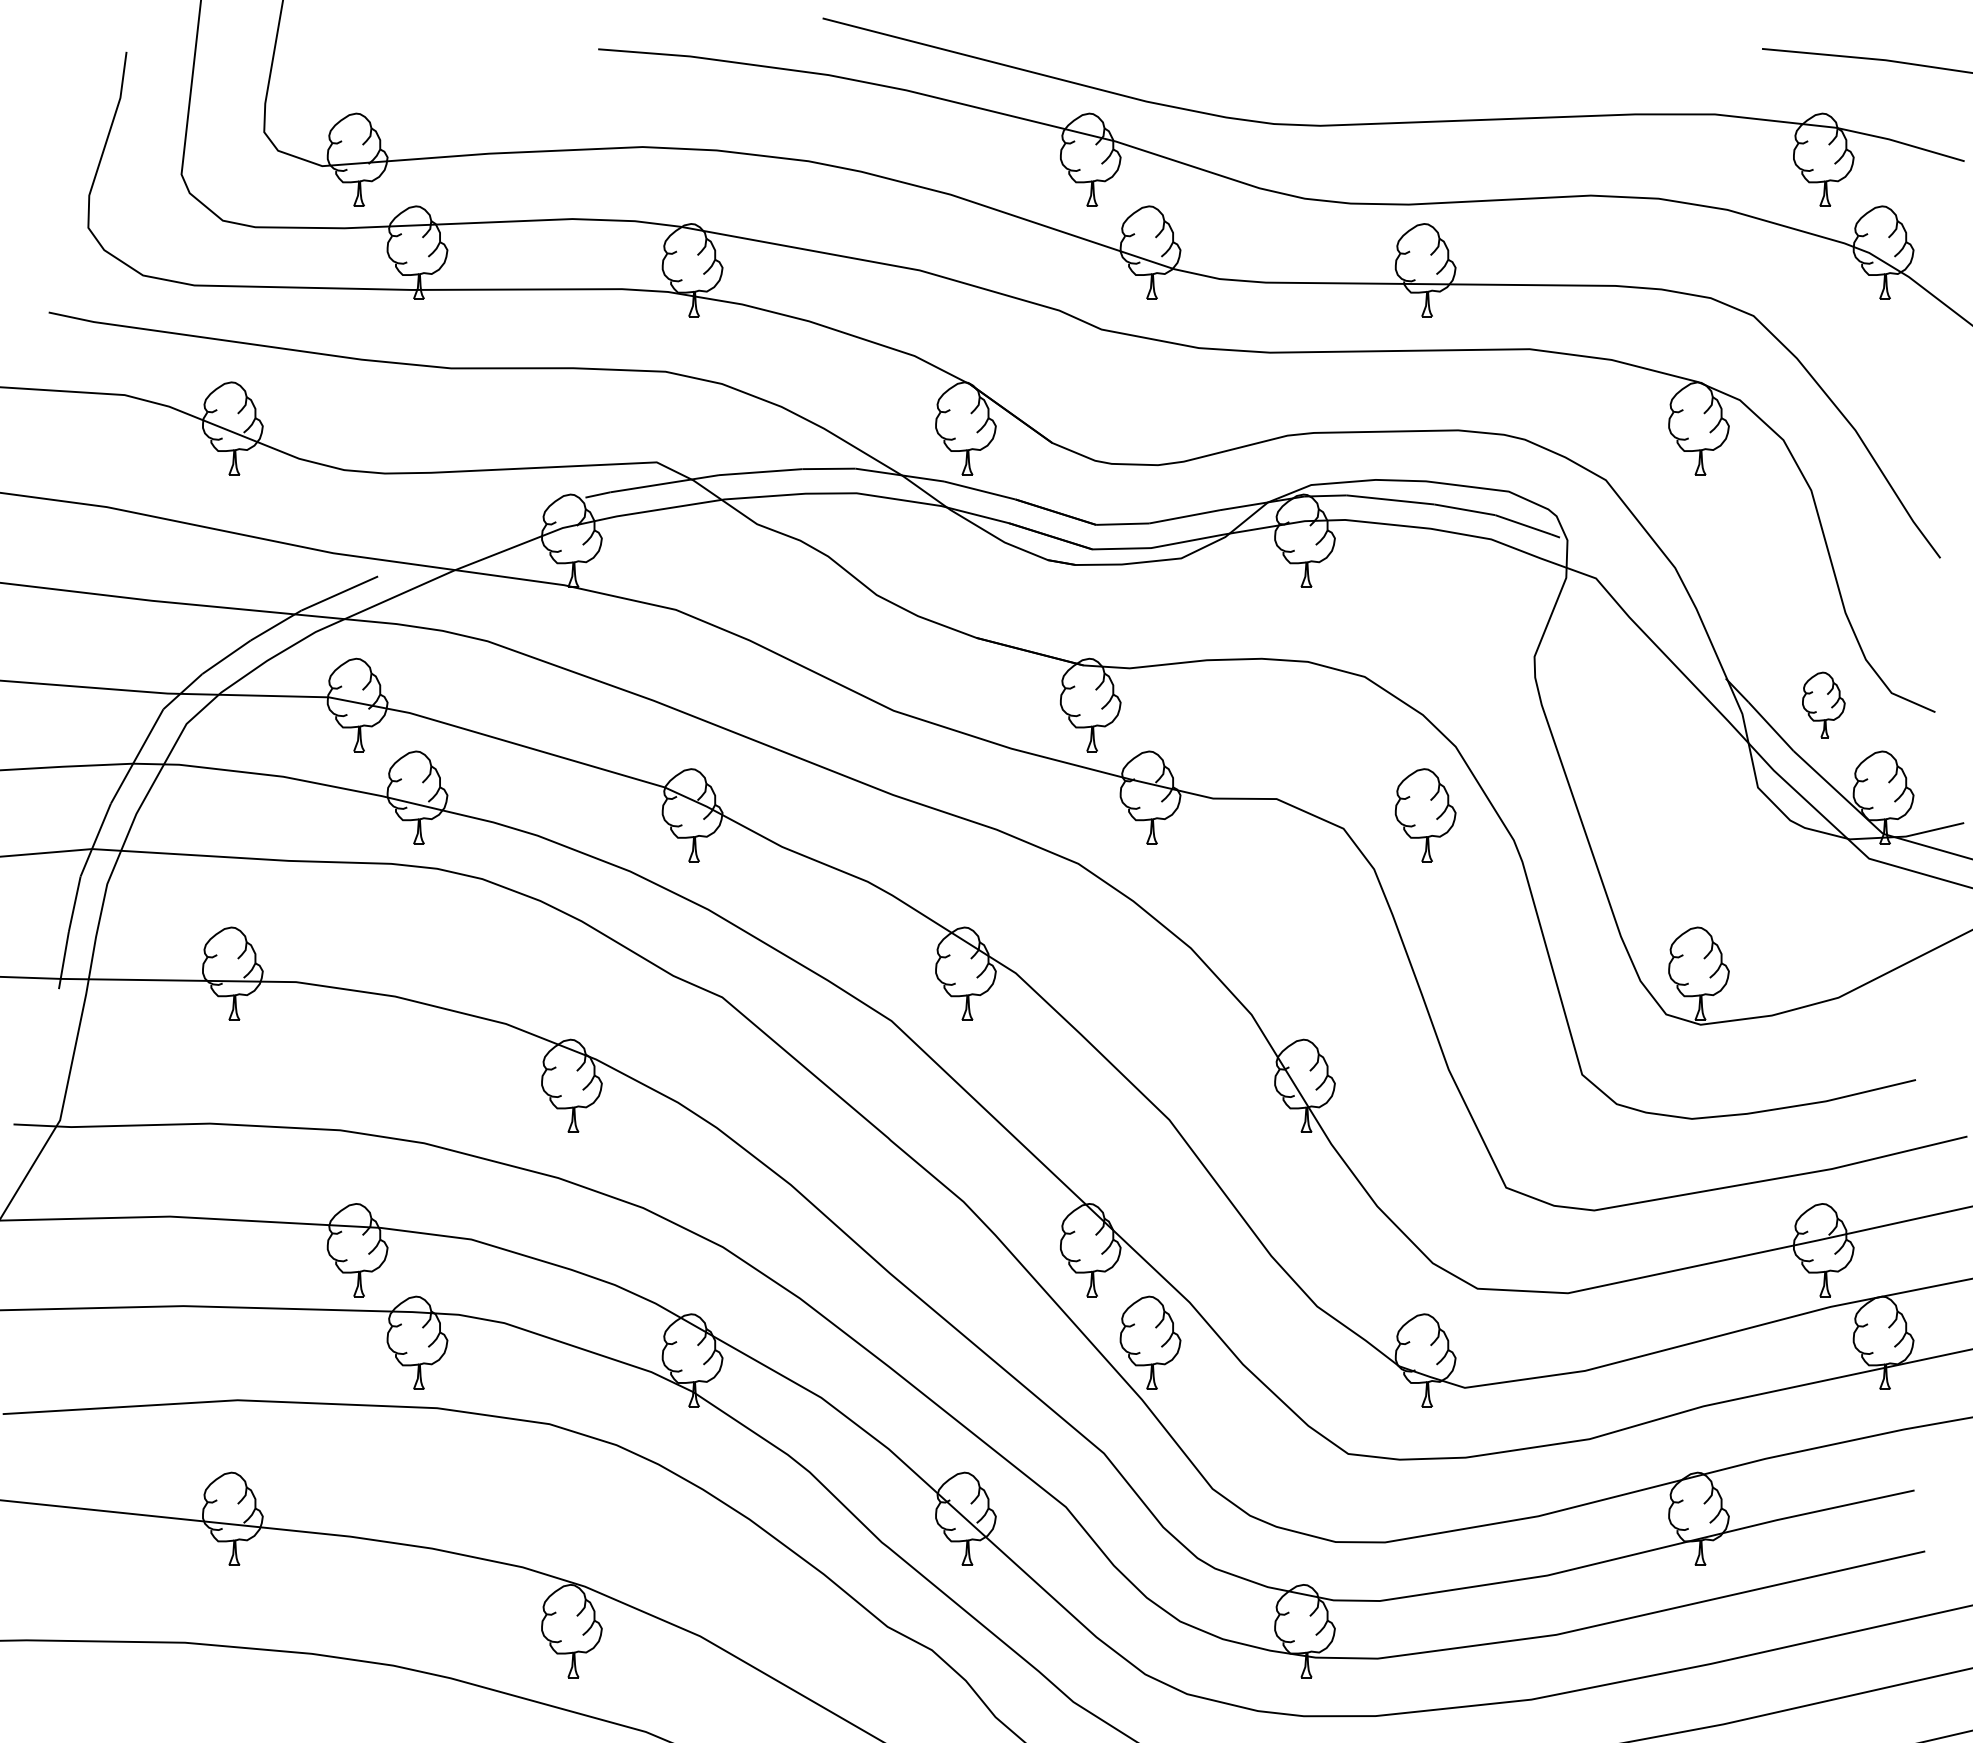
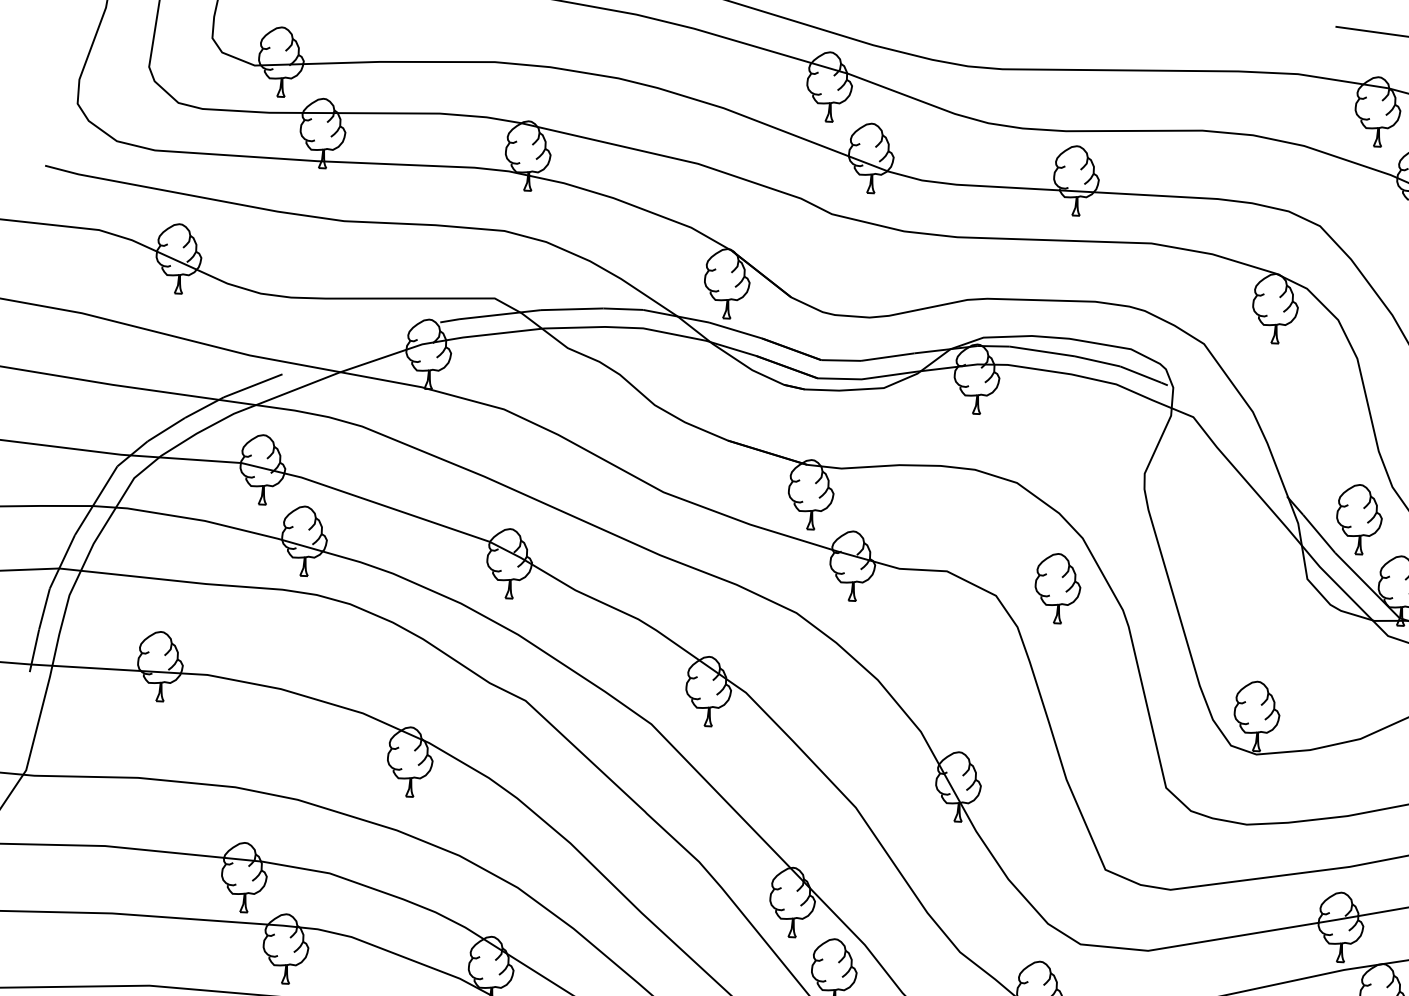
part: (1823, 704) -> (1359, 519), size x1.43

